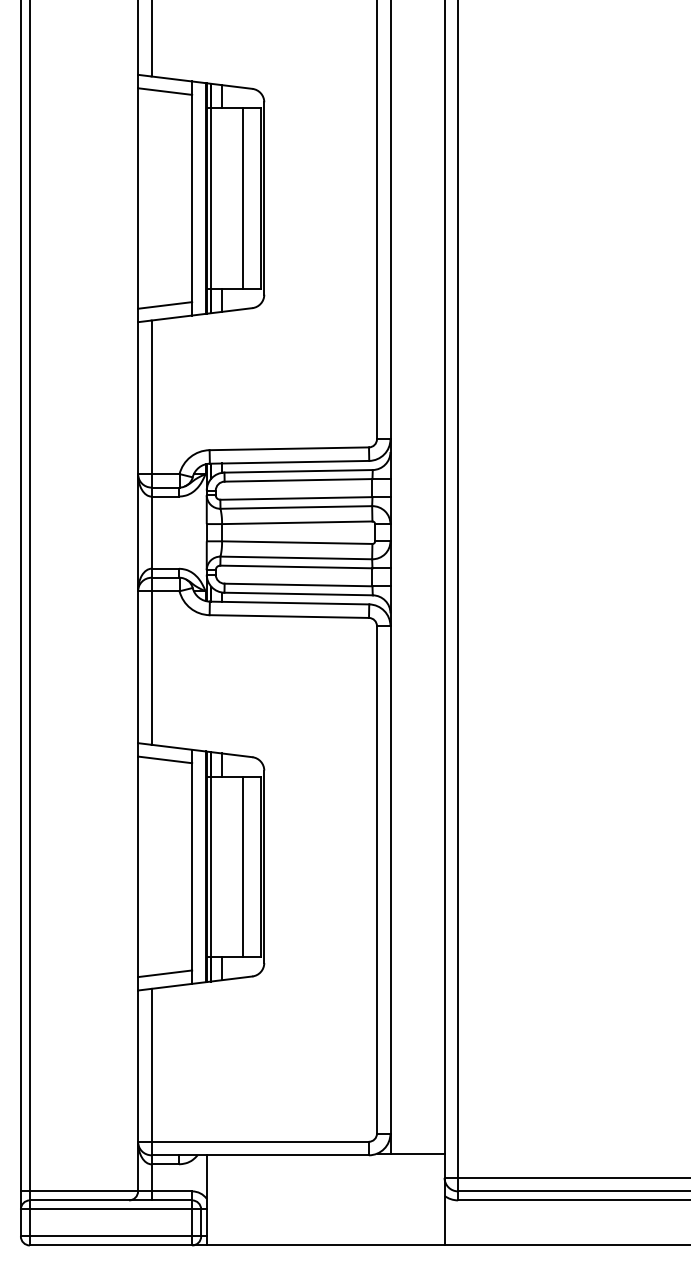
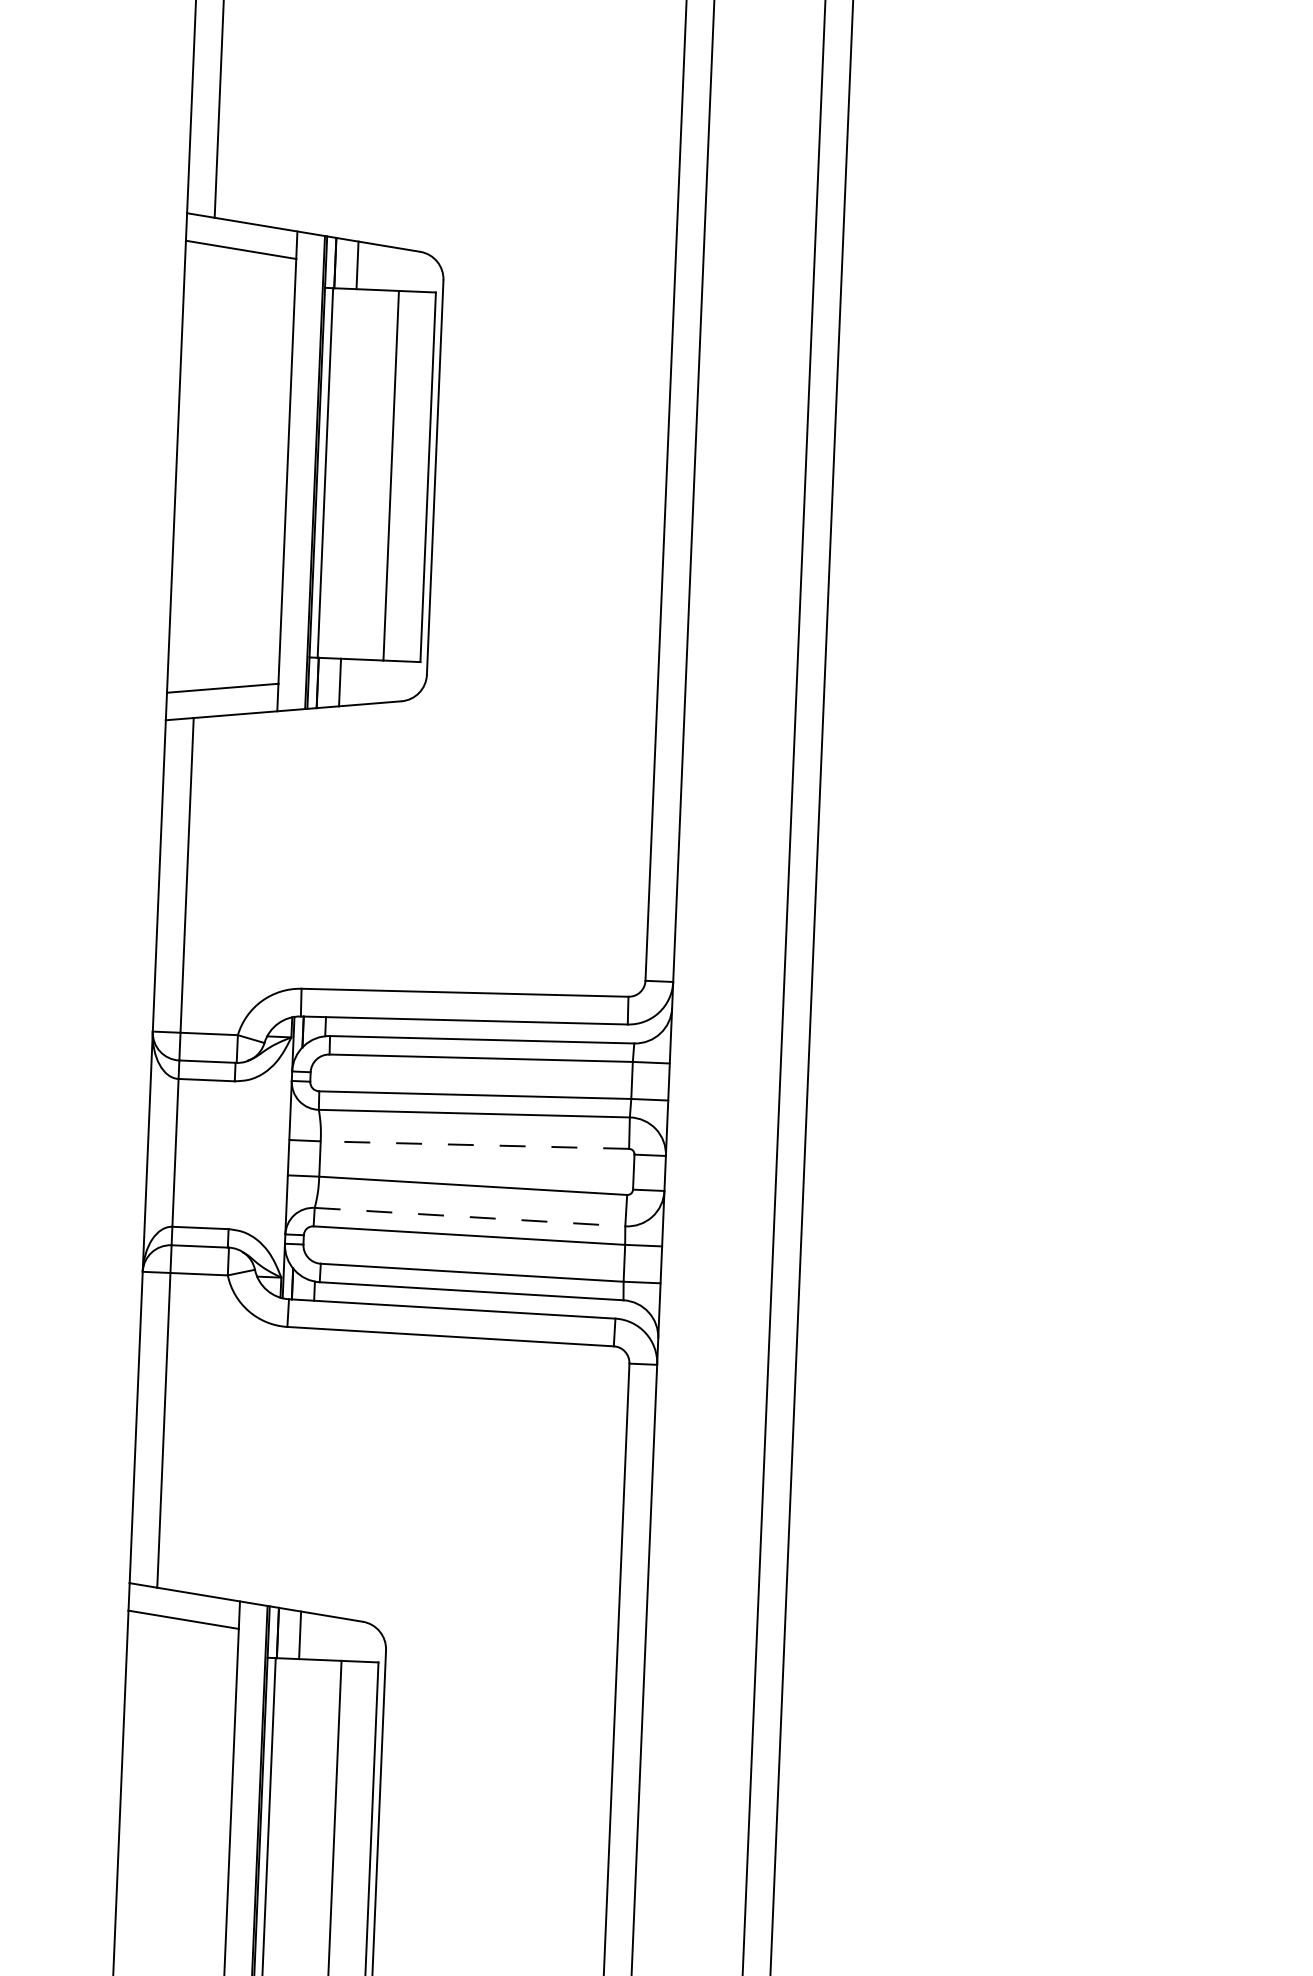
line: (296, 522) -> (473, 1144), solid -> dashed
line: (296, 557) -> (470, 1216), solid -> dashed

